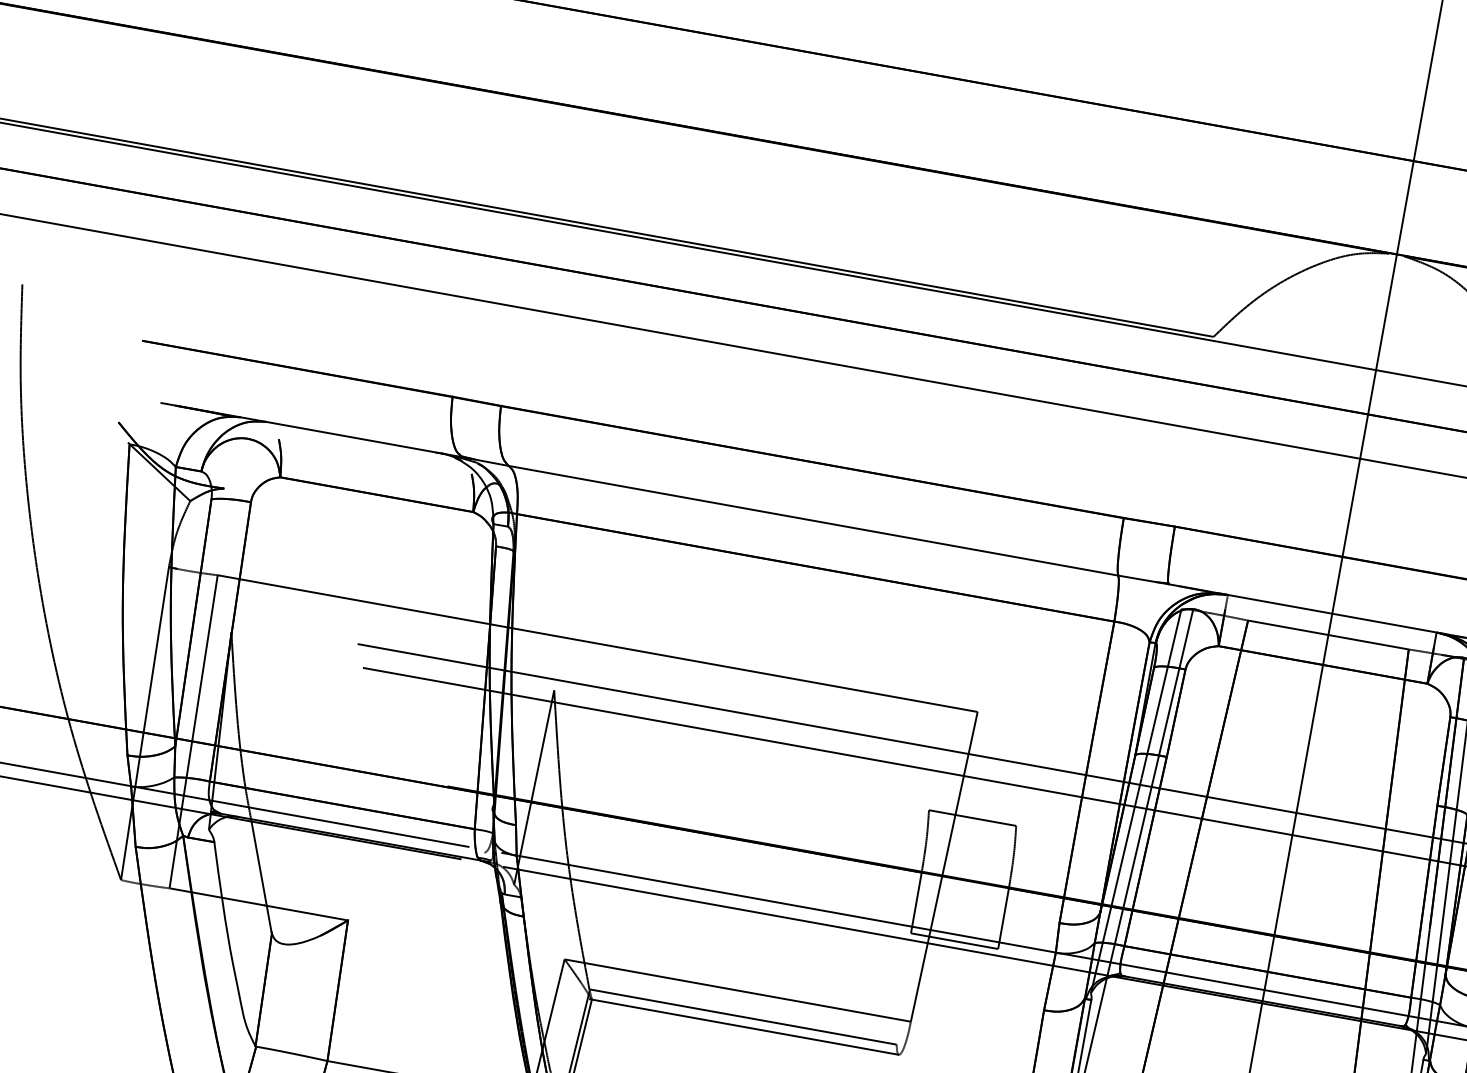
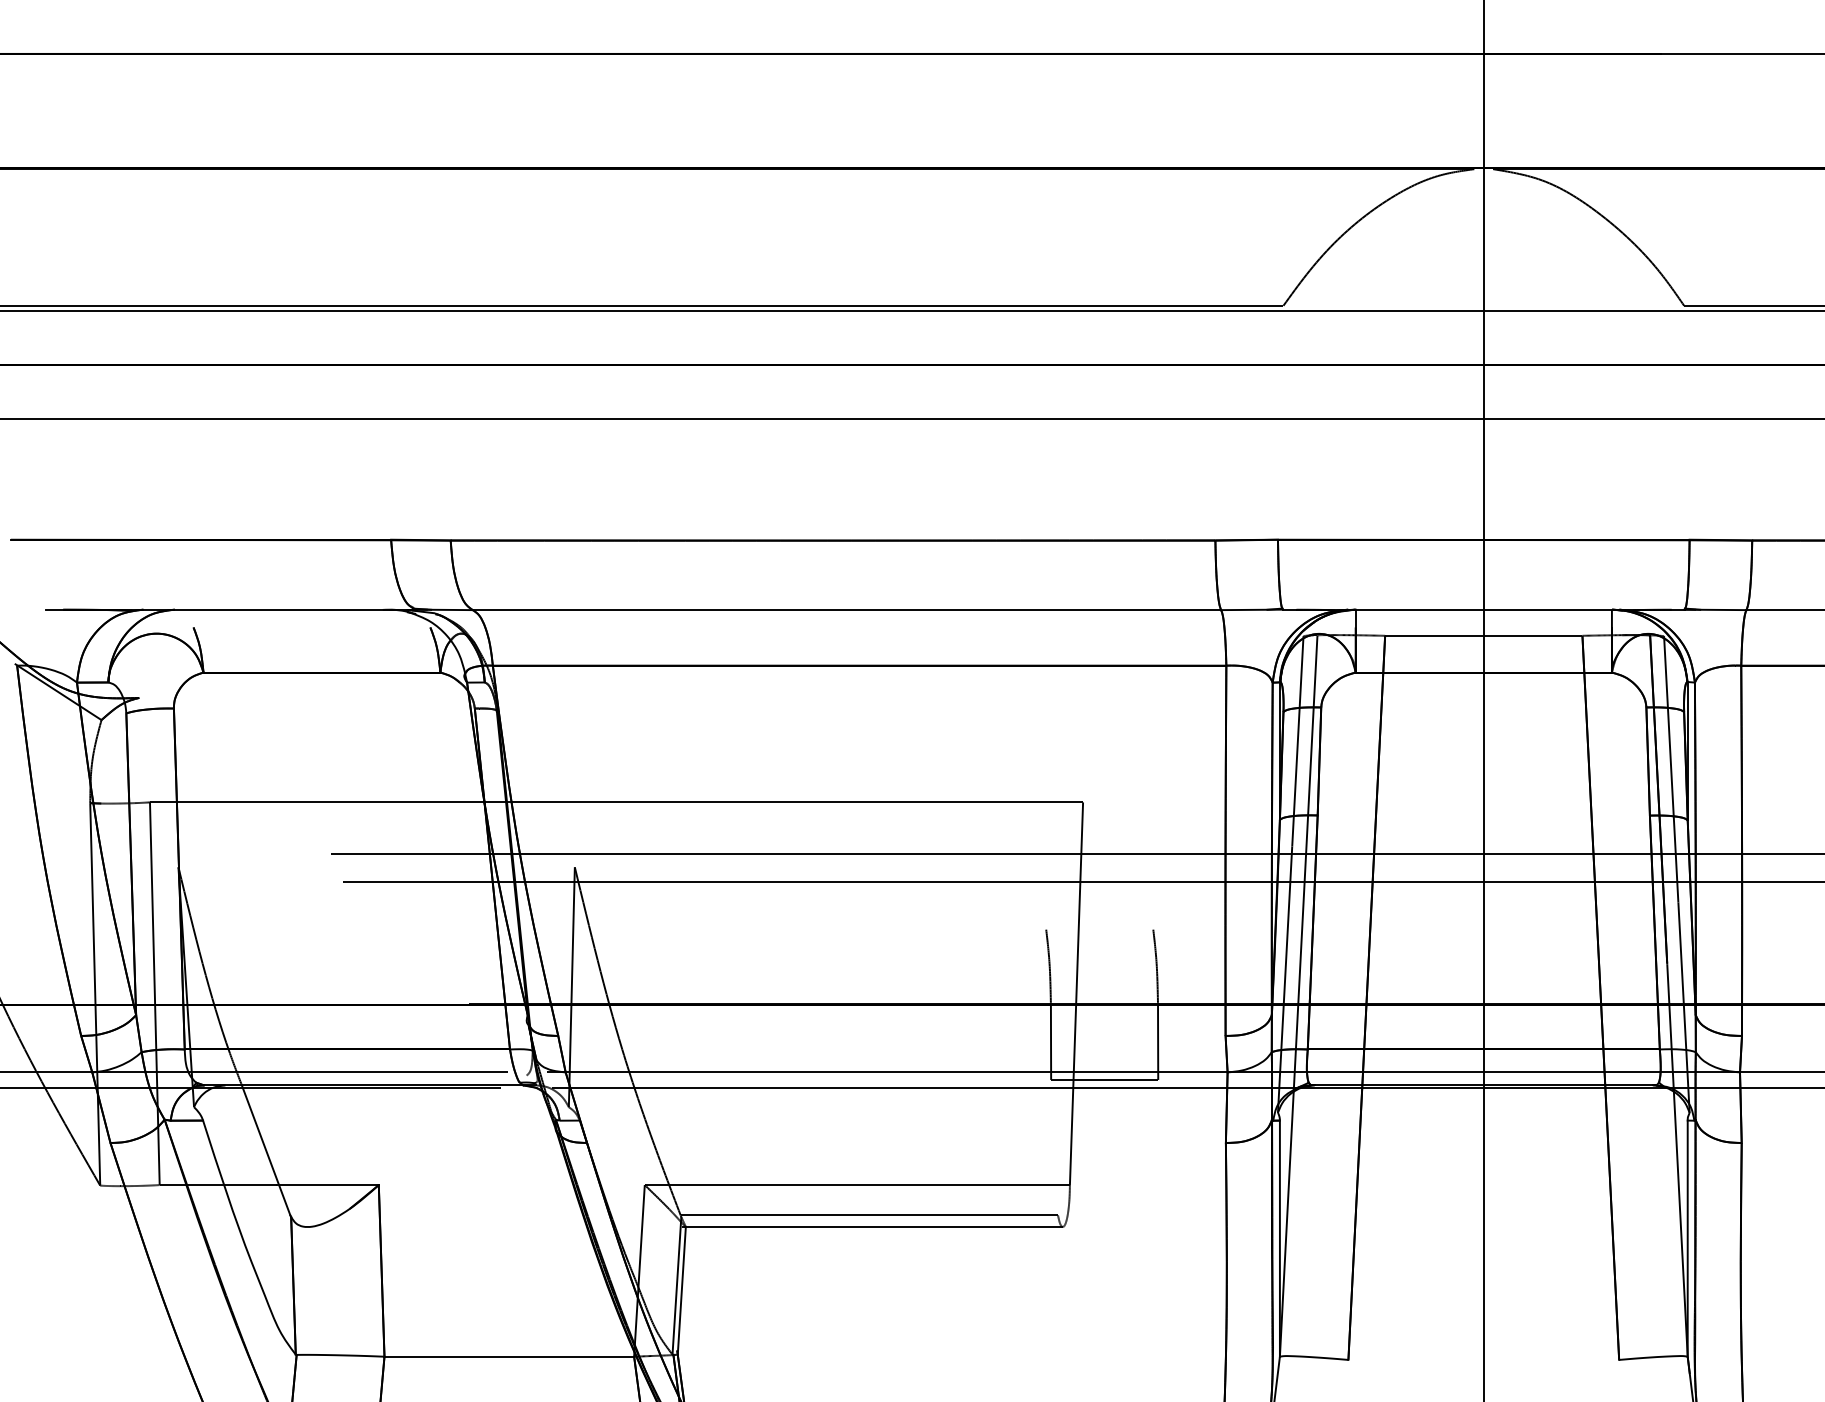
line: (972, 817) -> (1099, 929), removed

